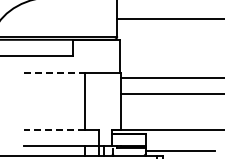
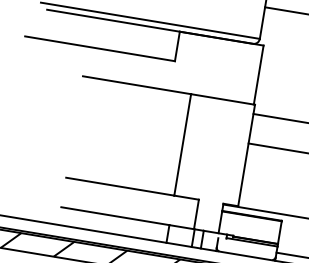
line: (55, 72) -> (138, 84), dashed -> solid
line: (54, 129) -> (120, 186), dashed -> solid

